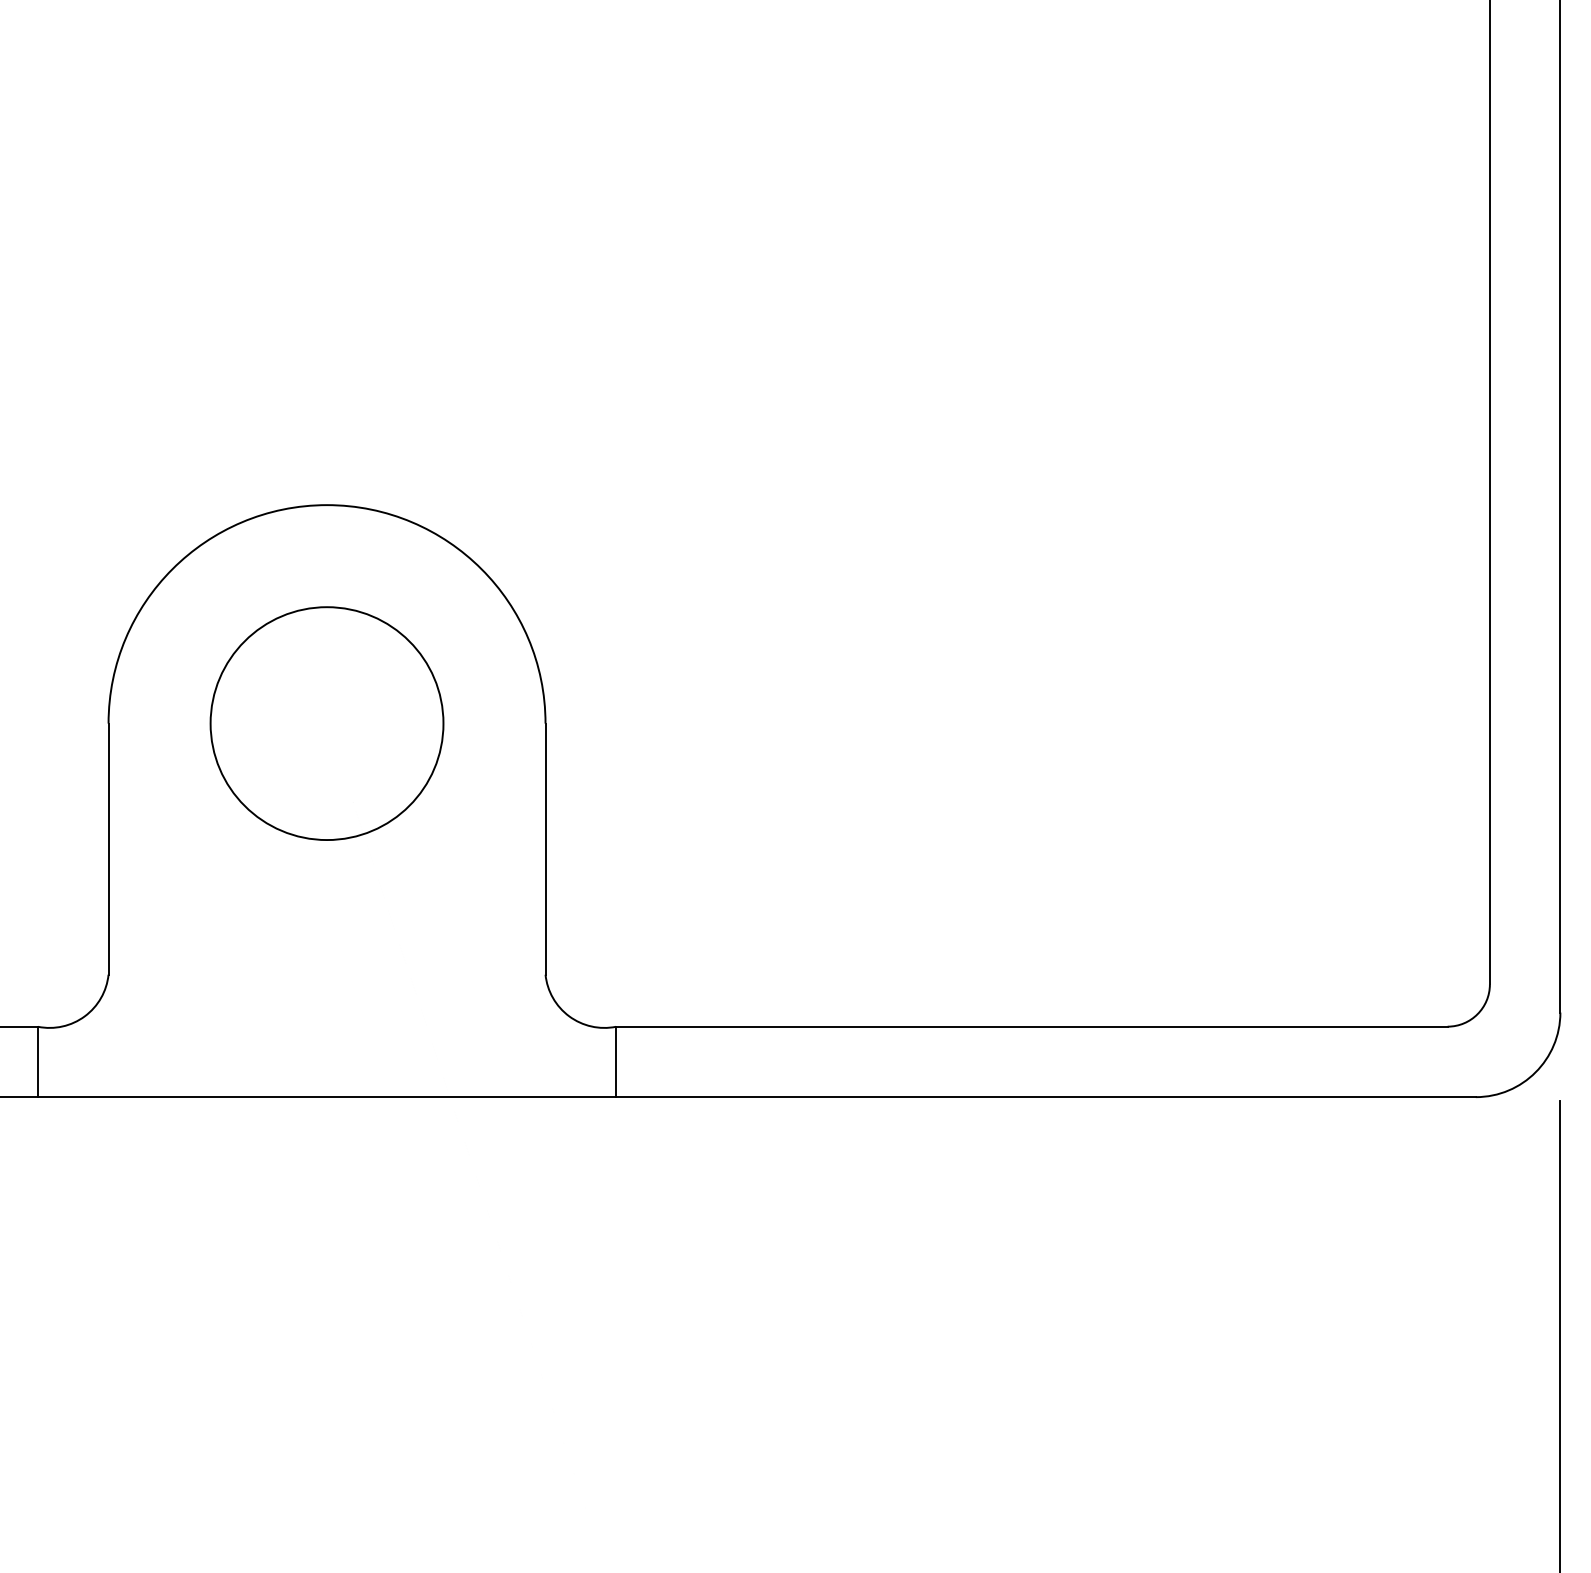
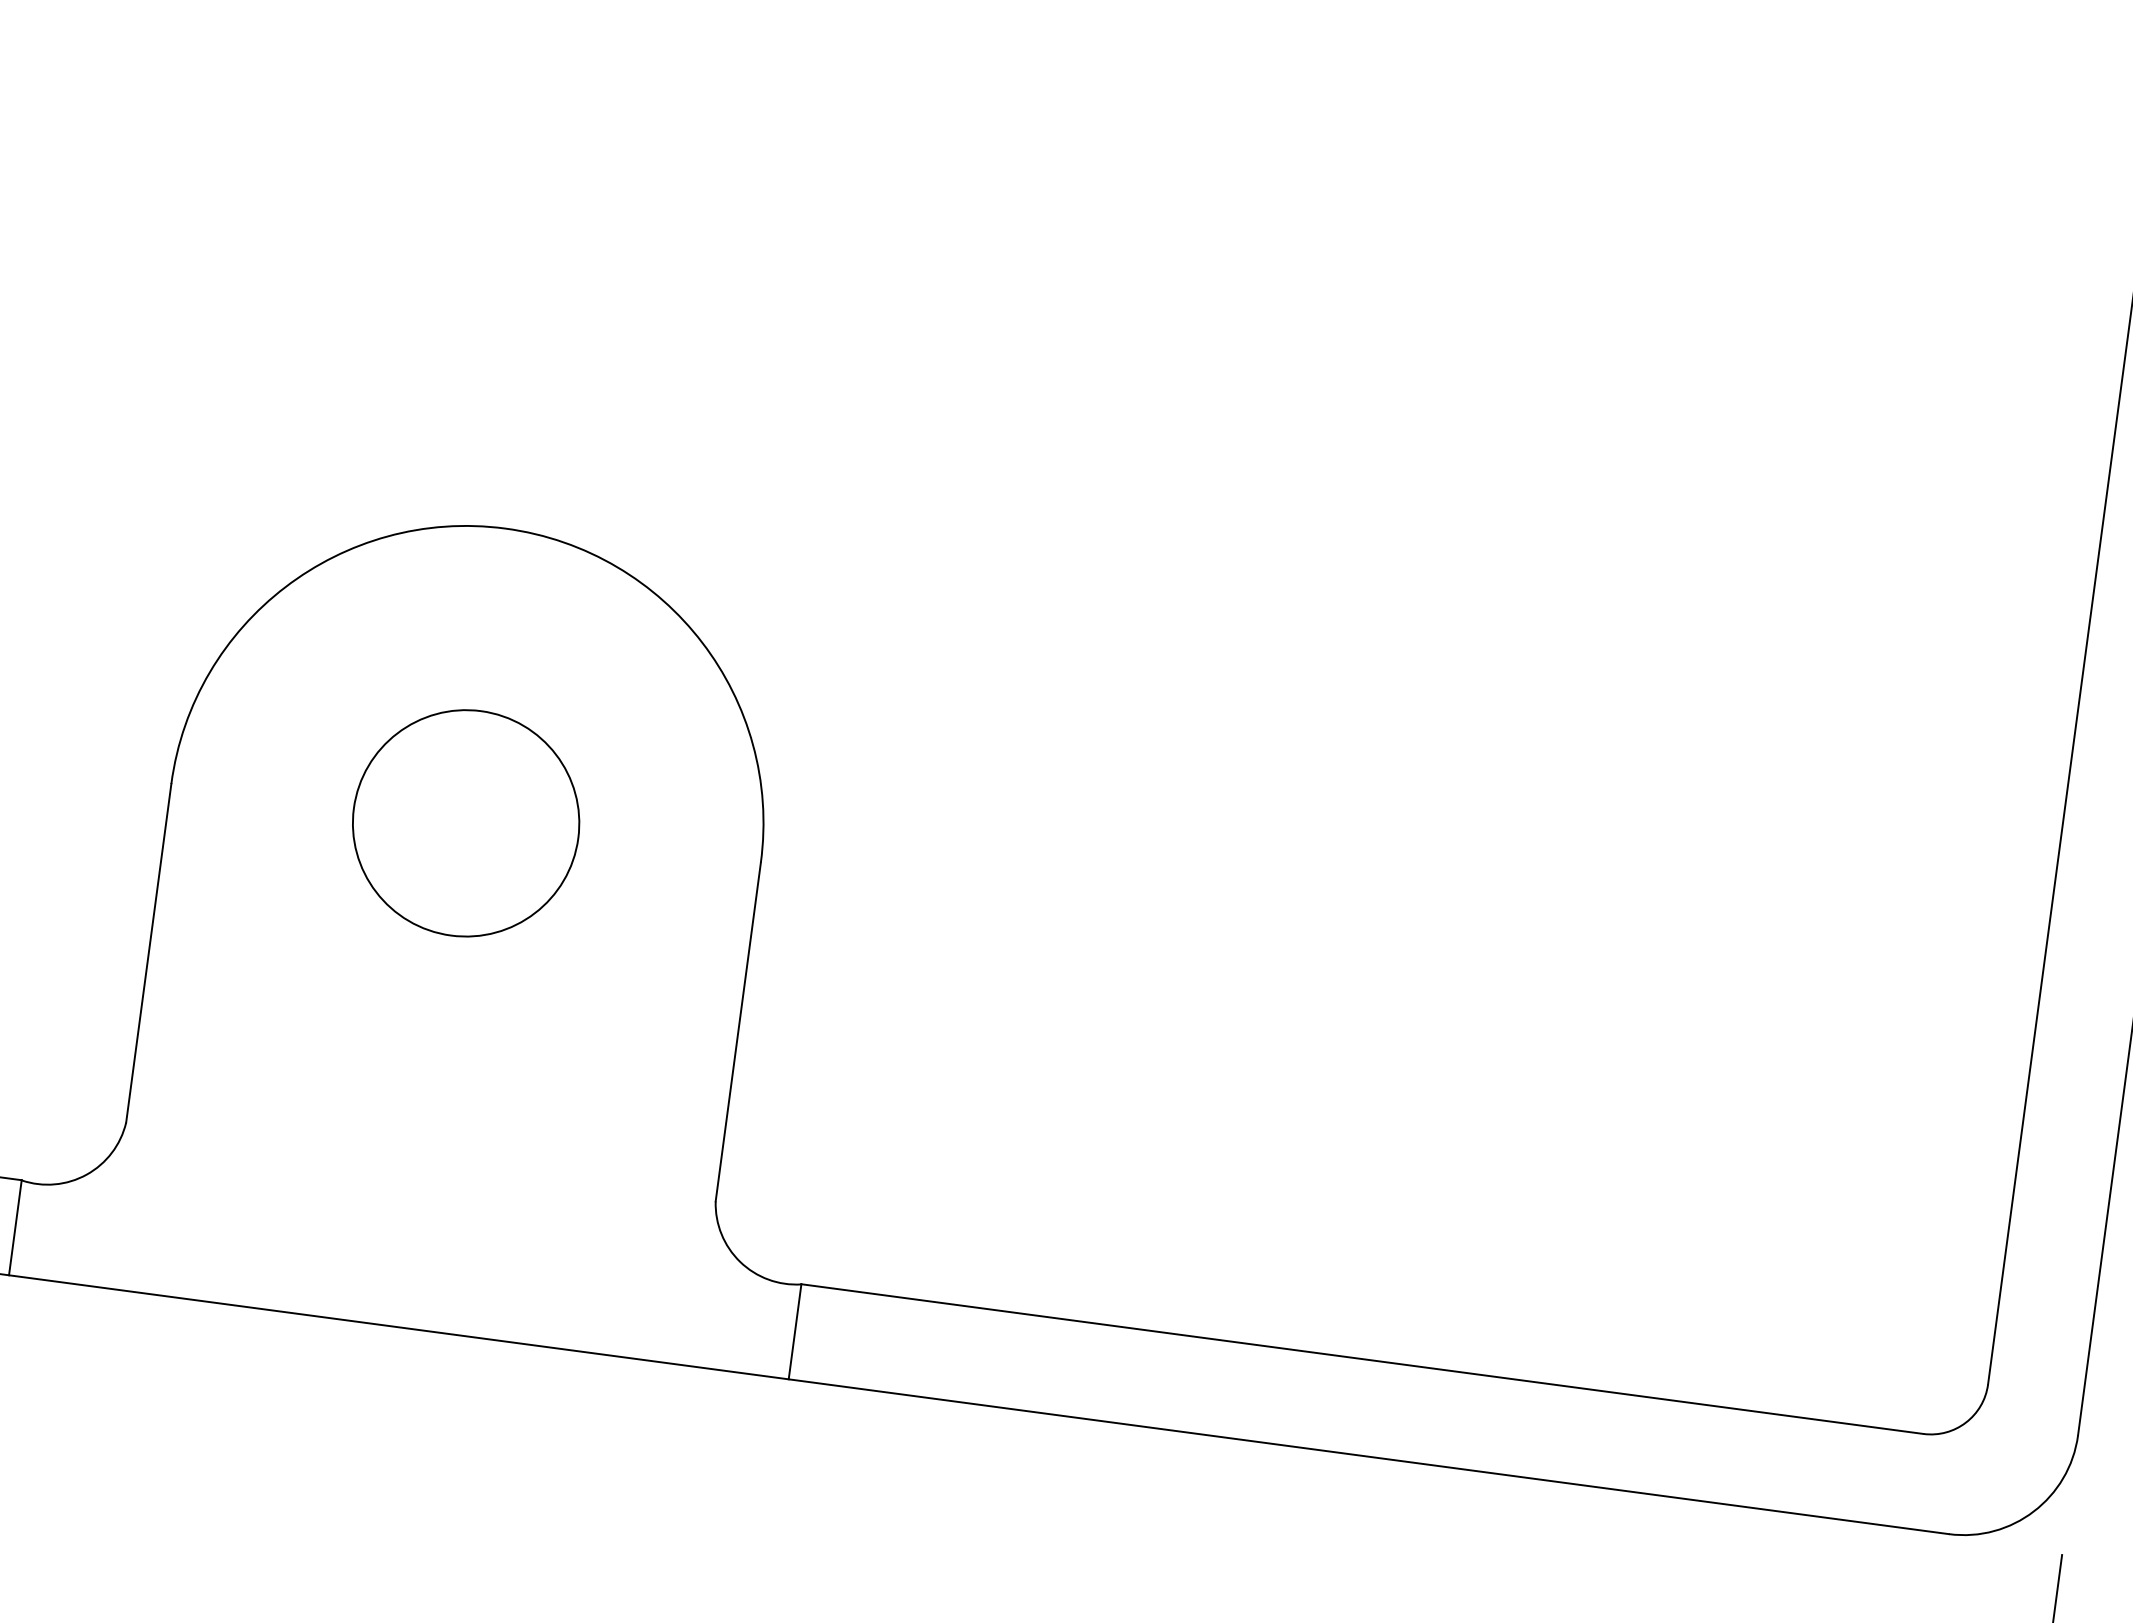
circle: (326, 723) -> (465, 823), size x0.71

